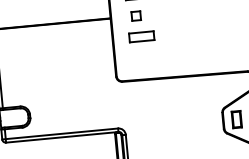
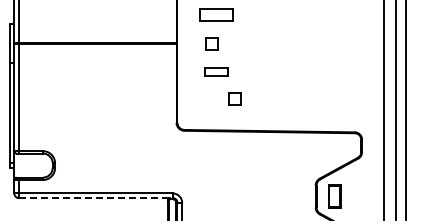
part: (141, 36) -> (216, 71), size x0.7
part: (156, 54) -> (234, 98), added
line: (62, 137) -> (96, 198), solid -> dashed

